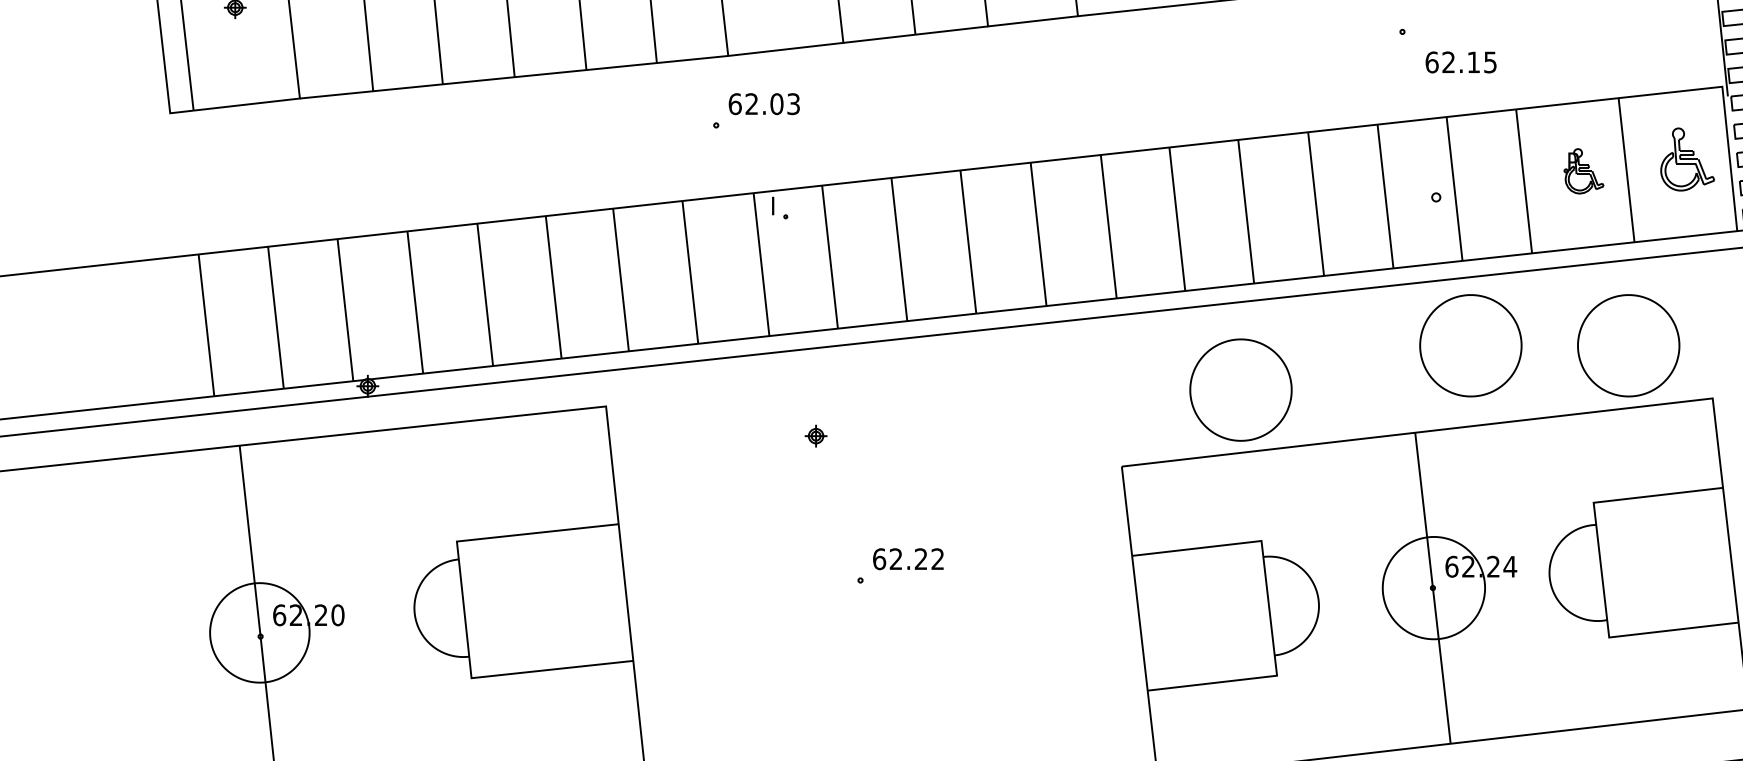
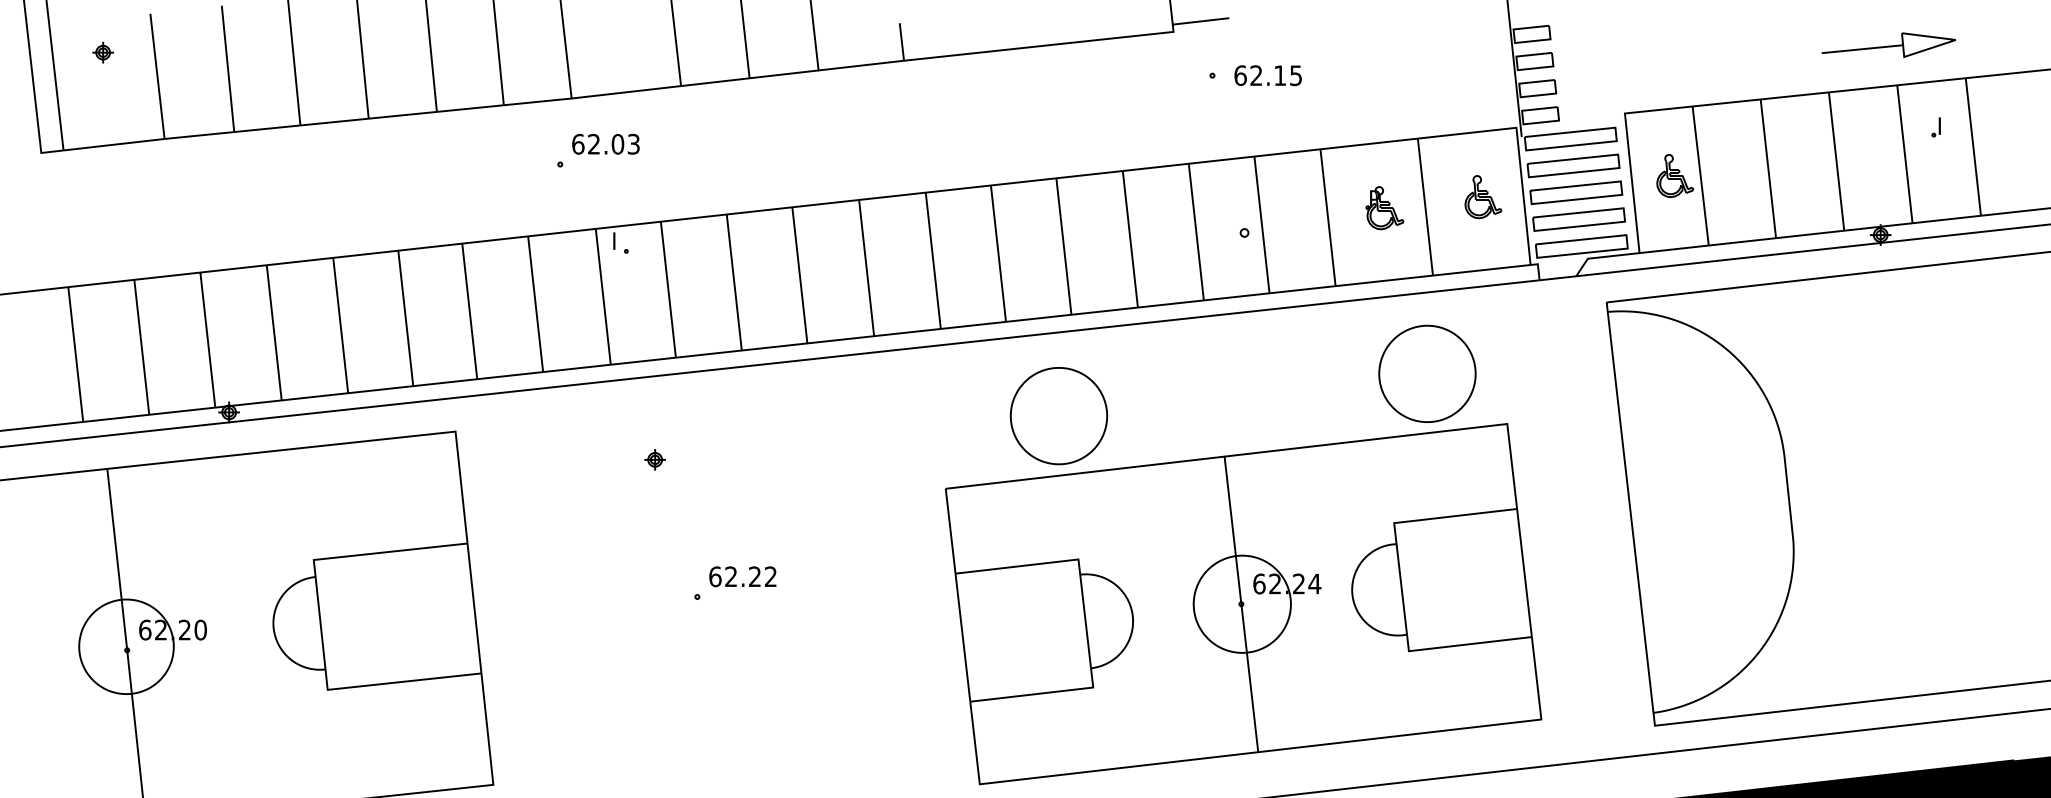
text: (1460, 62) -> (1267, 75), moved
part: (1687, 160) -> (1483, 197), size x0.71
part: (1470, 345) -> (1277, 373), removed

